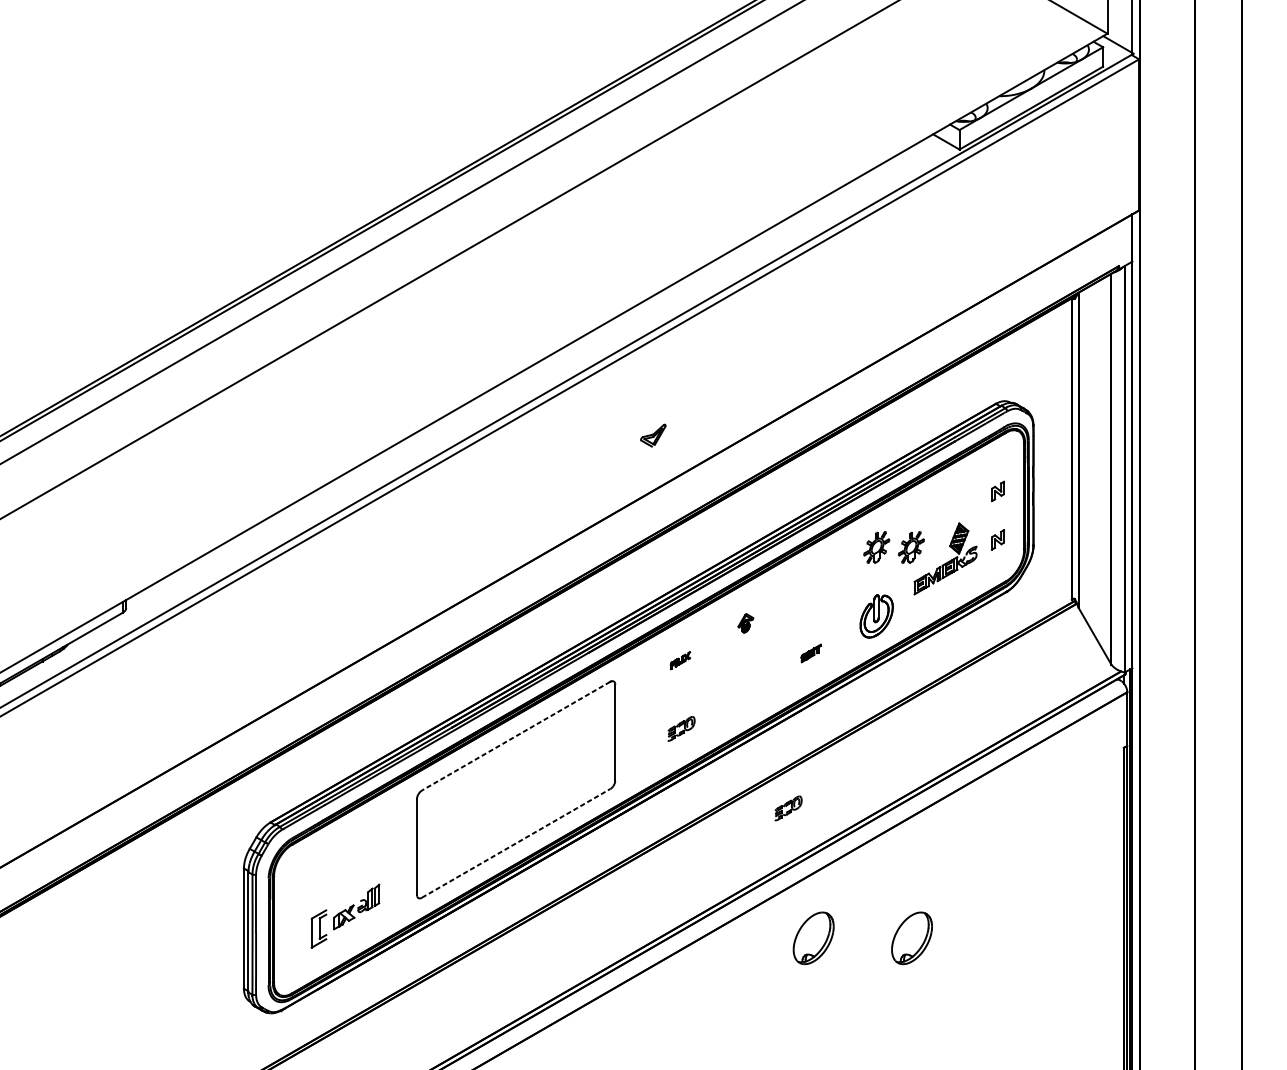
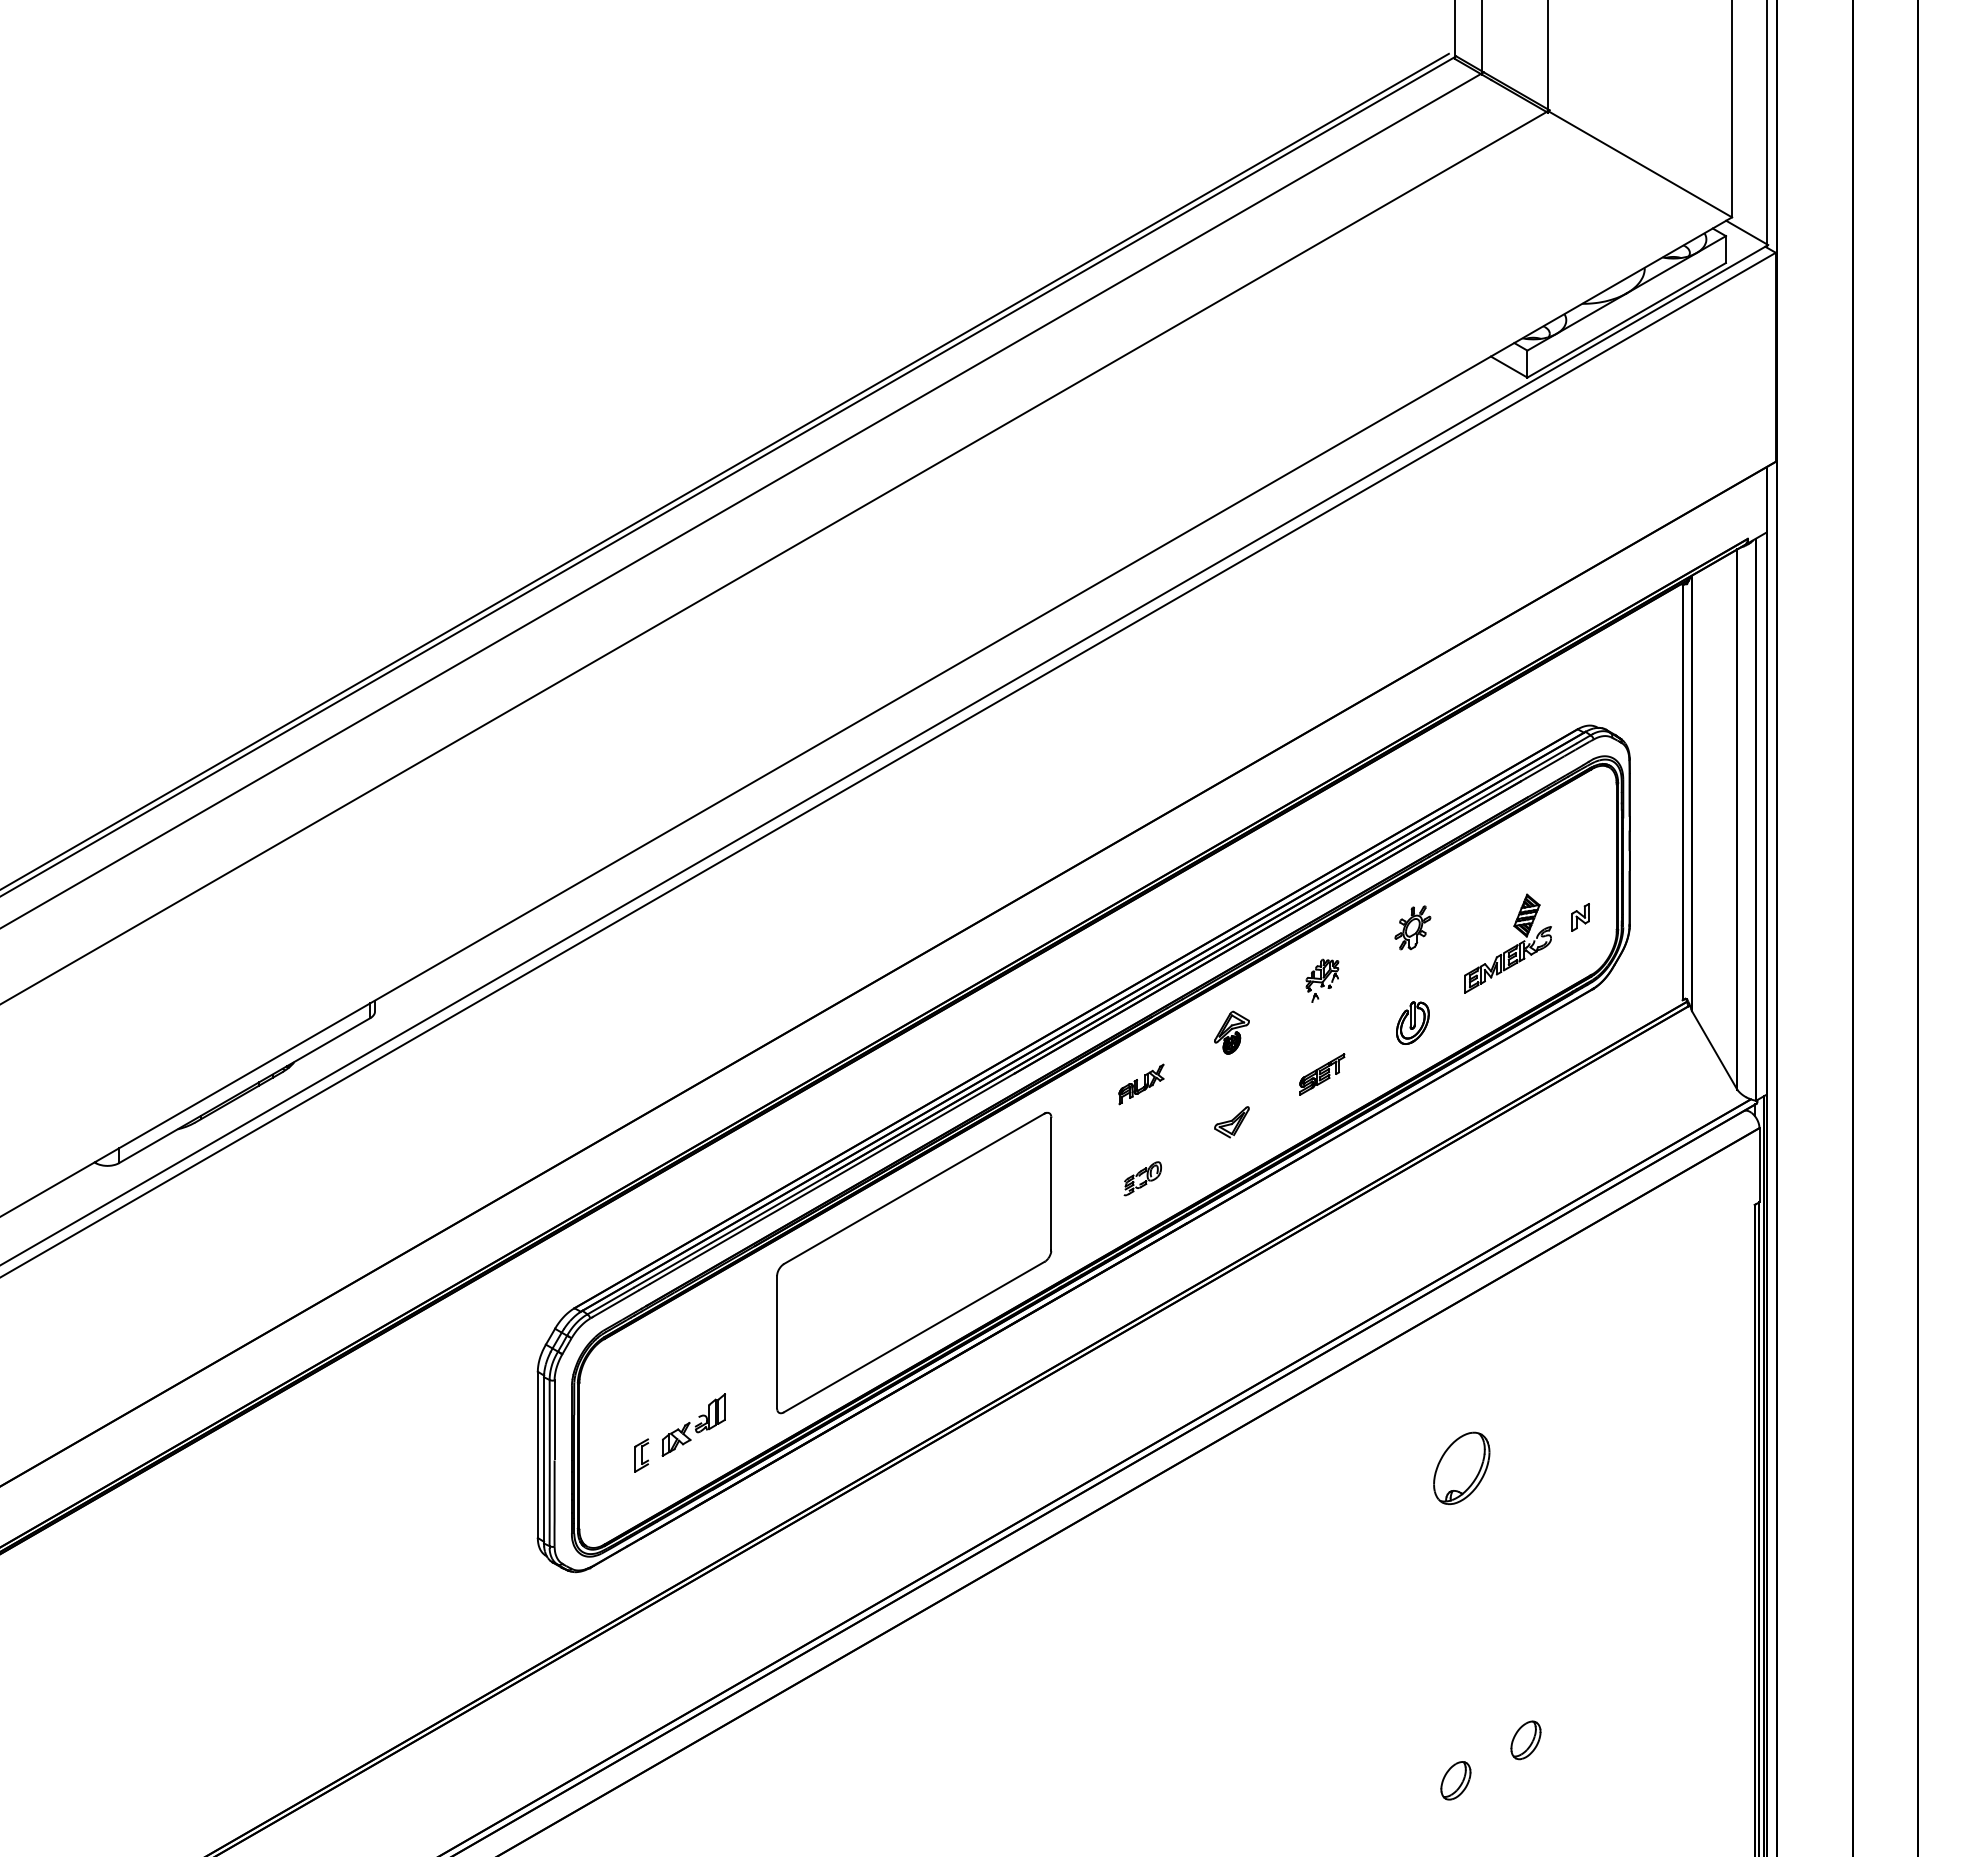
part: (652, 435) -> (1231, 1122), moved
part: (997, 491) -> (1580, 850), removed
part: (911, 547) -> (1460, 927), removed
part: (811, 585) -> (1322, 980), added
part: (876, 615) -> (1412, 1022), size x0.71
part: (745, 623) -> (1231, 1032), size x1.67
part: (811, 653) -> (1322, 1074), size x1.67
part: (680, 660) -> (1141, 1084), size x1.67
line: (515, 736) -> (913, 1189), dashed -> solid
part: (788, 808) -> (1290, 1288), removed
line: (516, 842) -> (914, 1336), dashed -> solid
part: (318, 928) -> (641, 1455), size x0.62
part: (813, 937) -> (1325, 1467), removed

